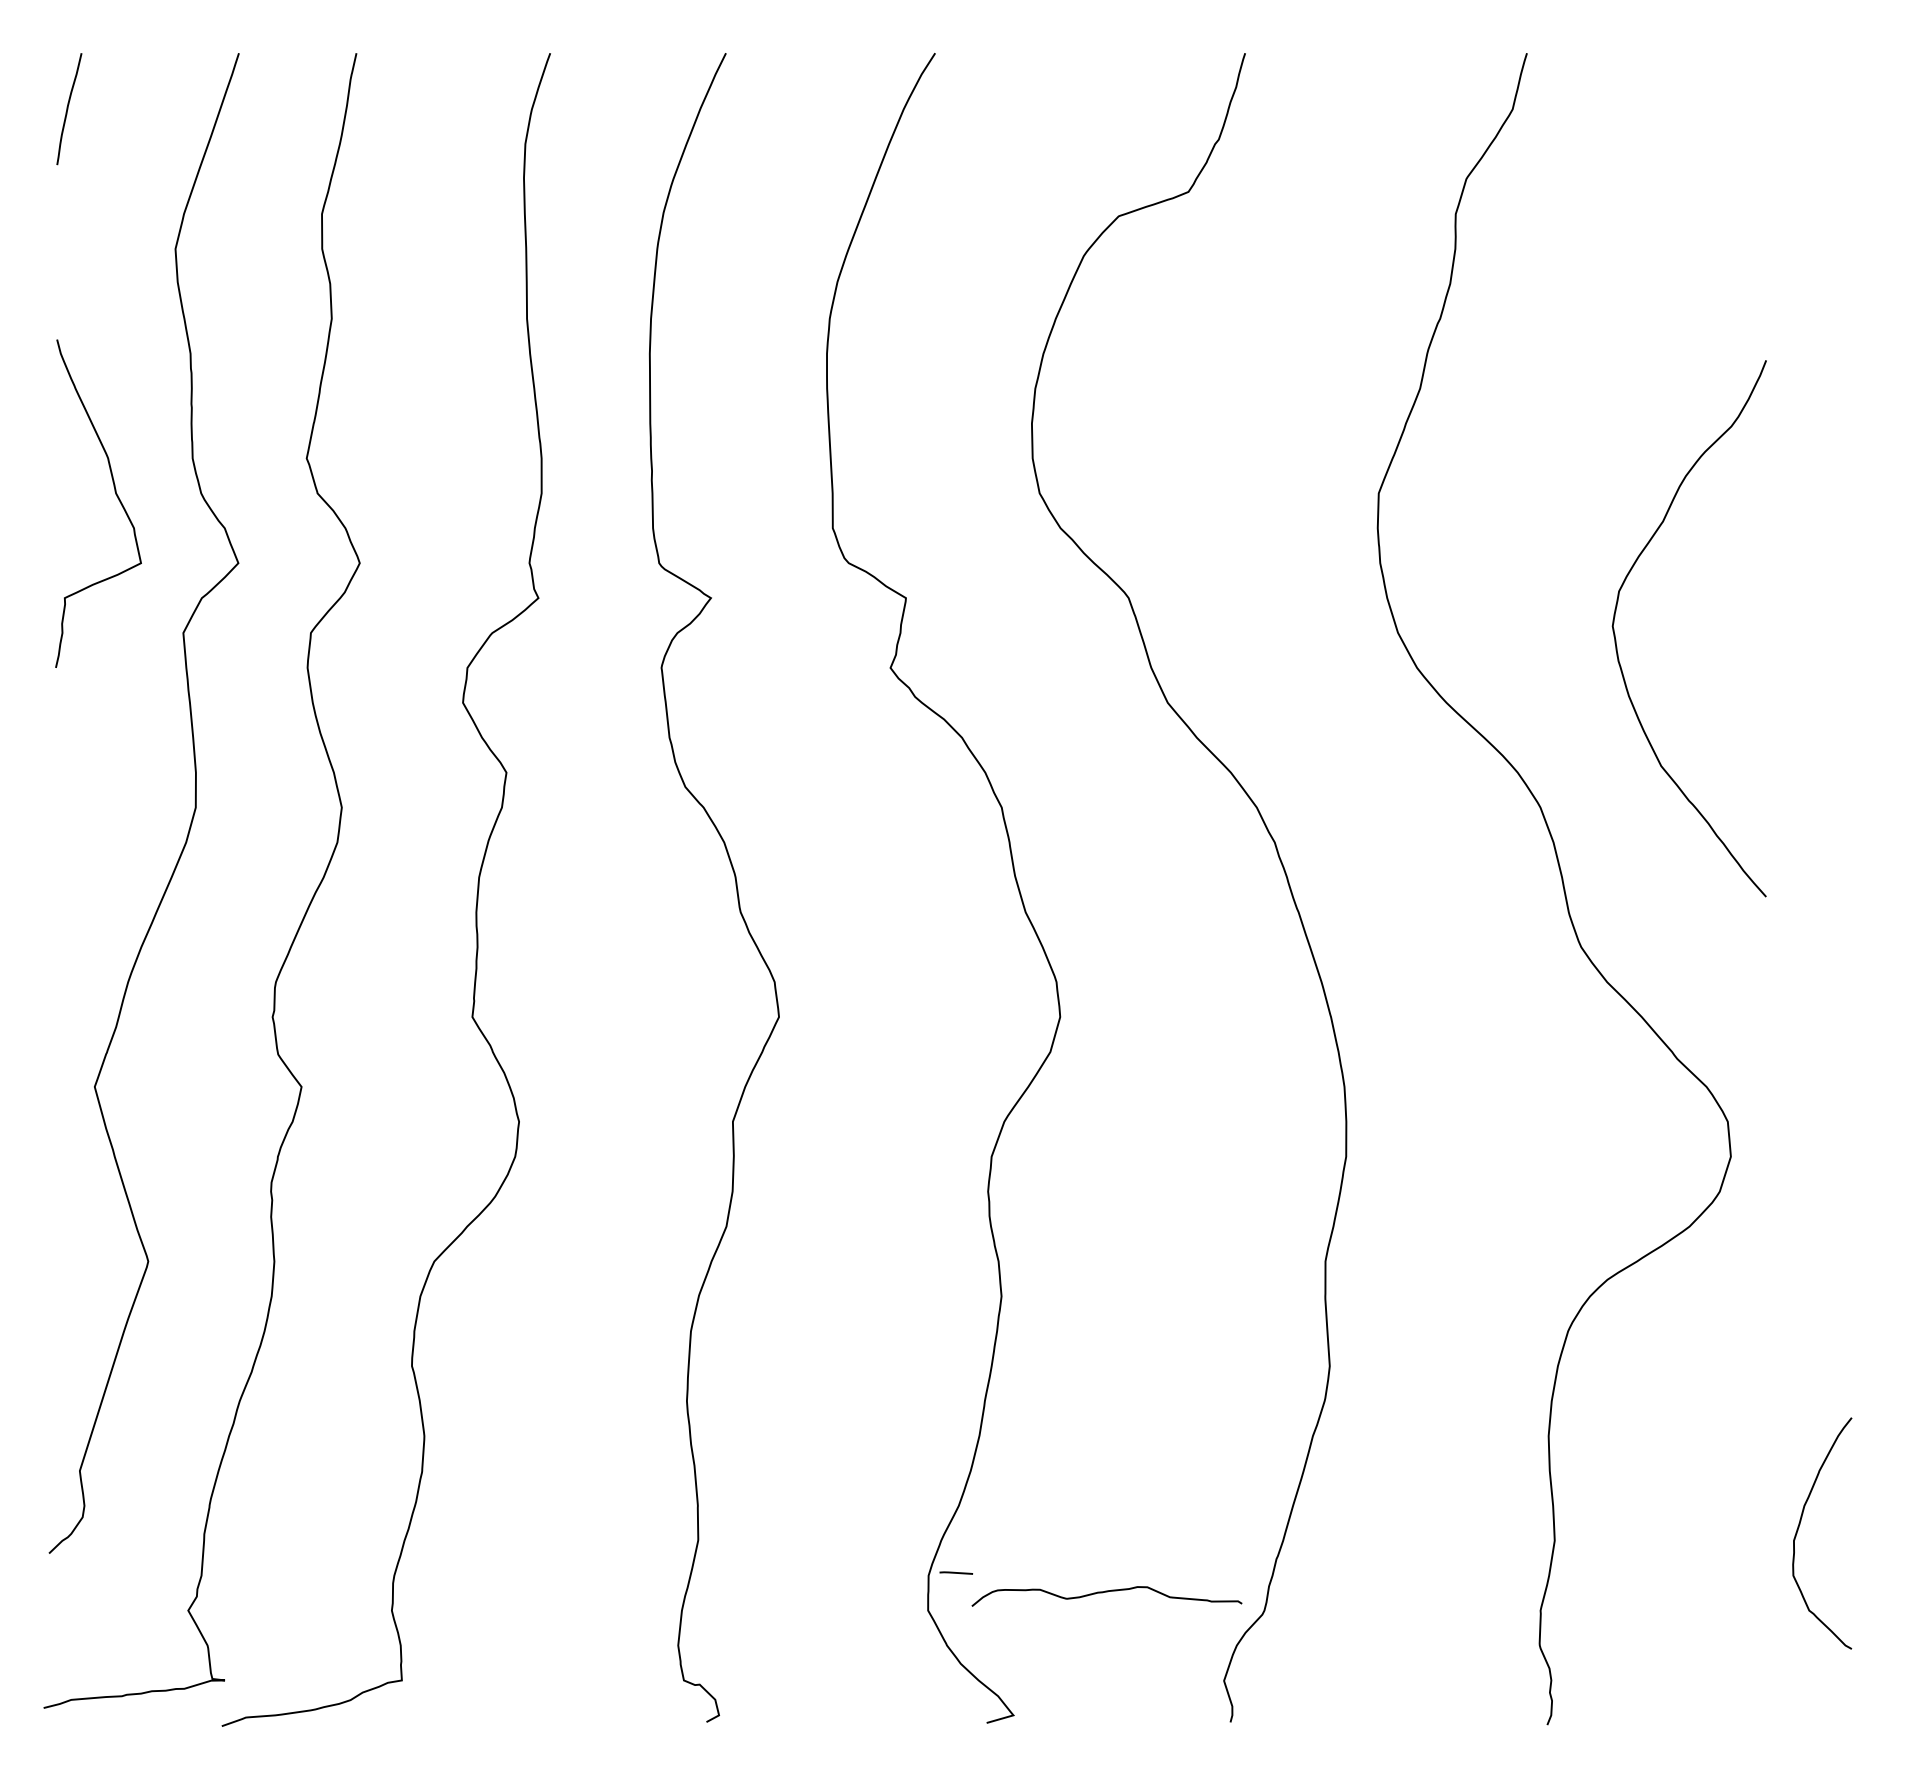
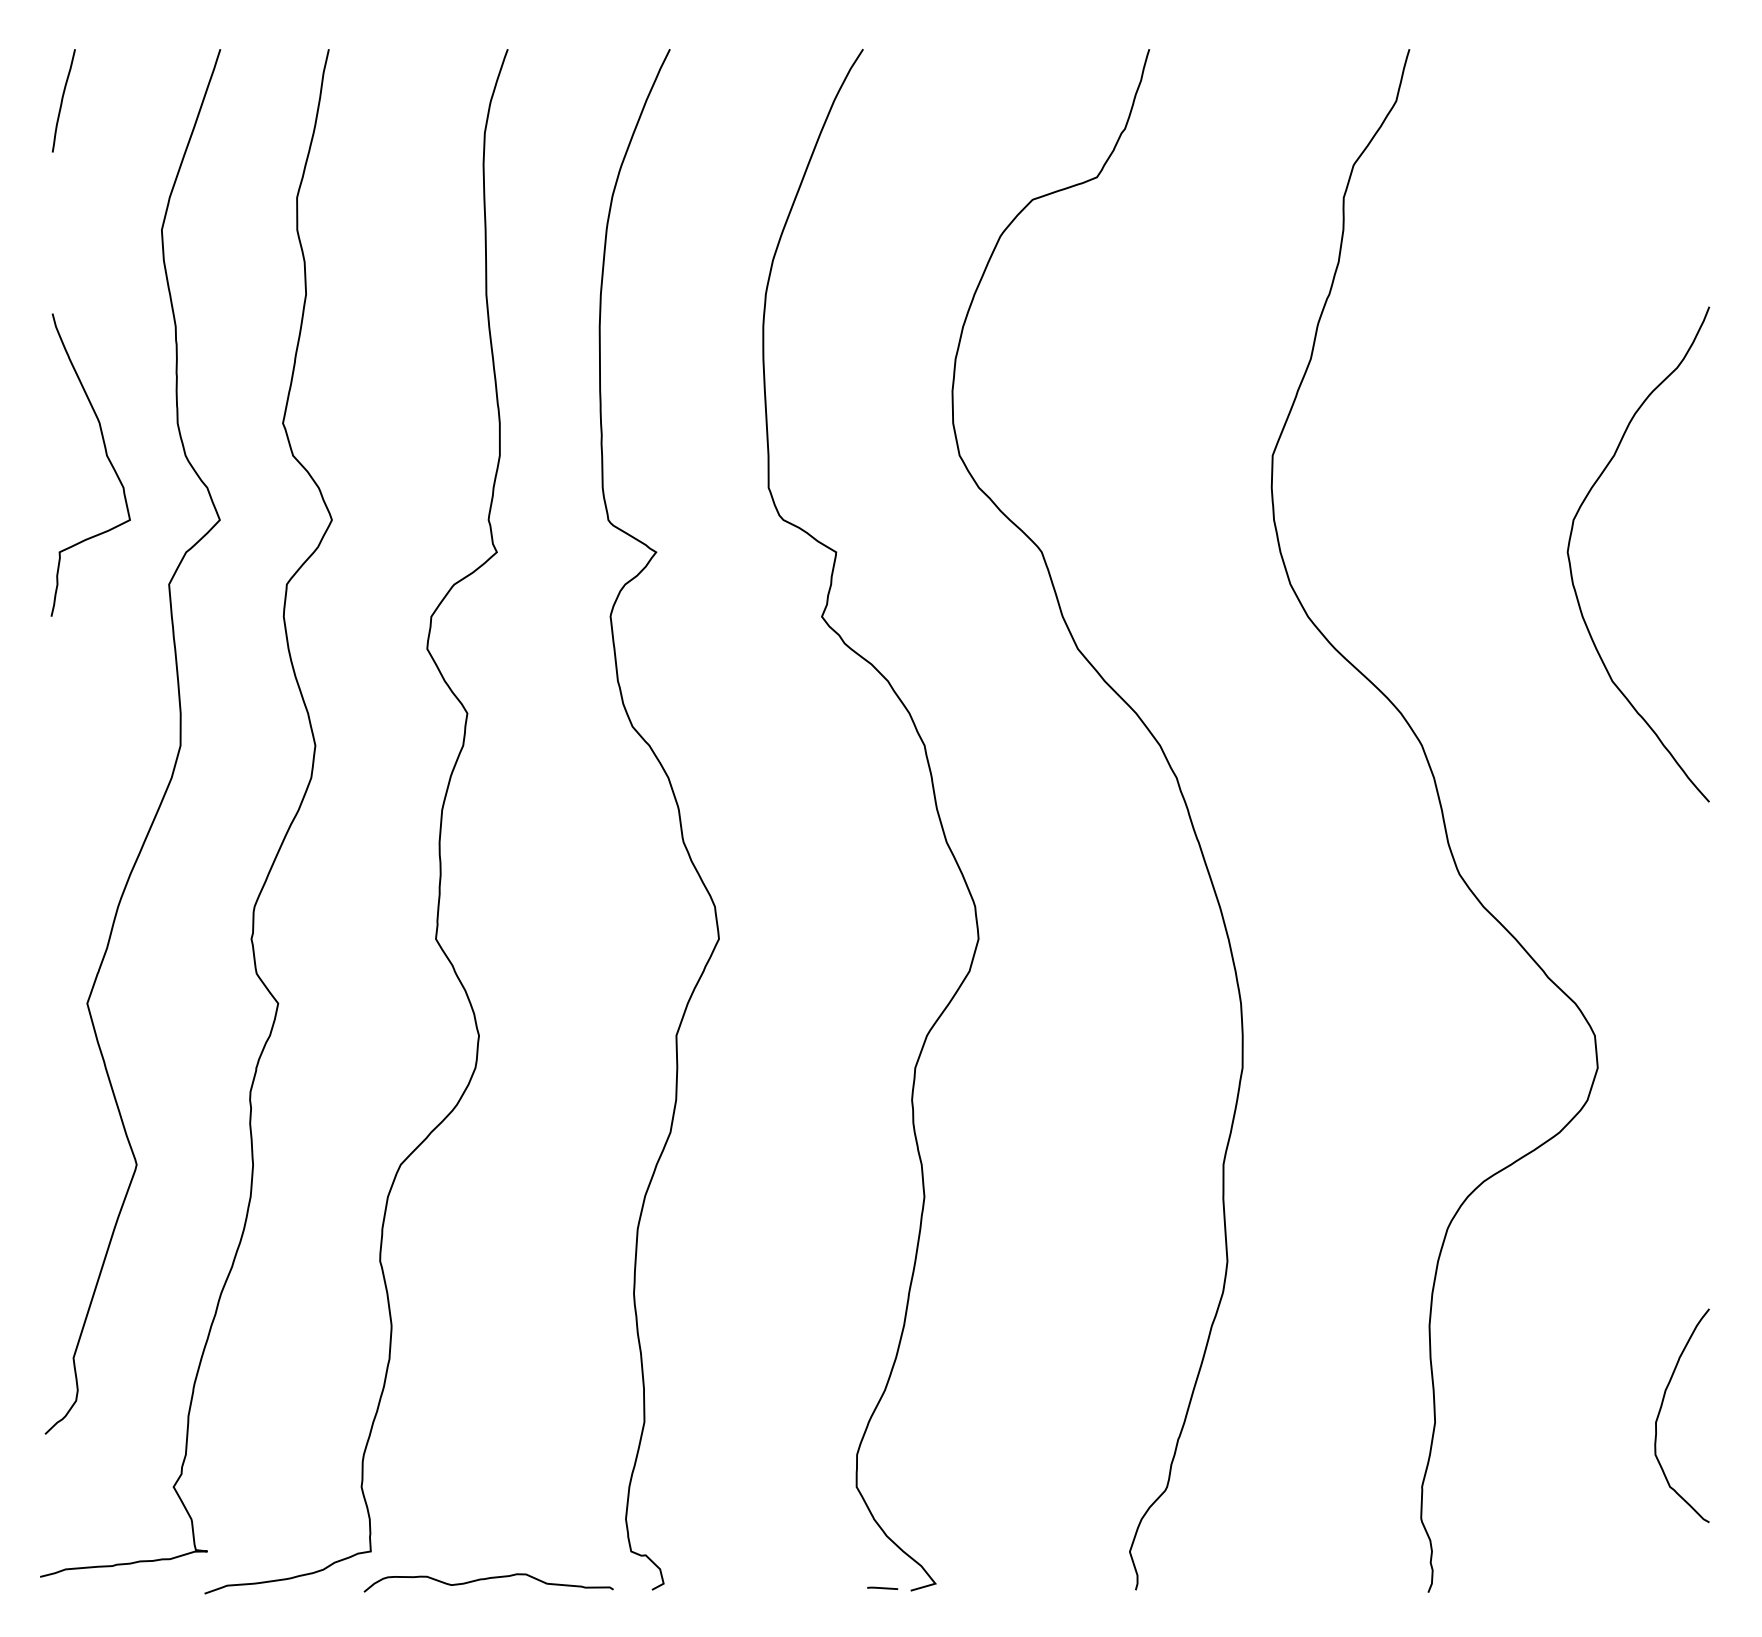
curve: (1616, 641) -> (1571, 566), moved
line: (956, 1572) -> (882, 1587), moved
curve: (1106, 1592) -> (488, 1579), moved

